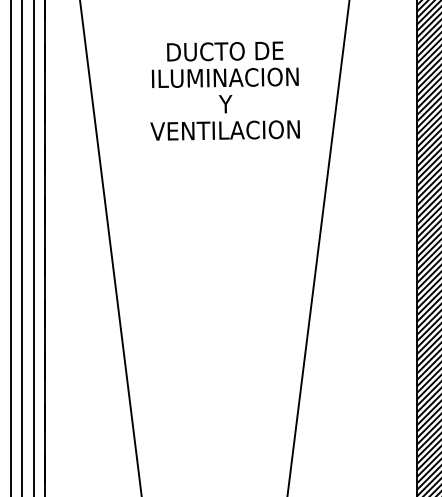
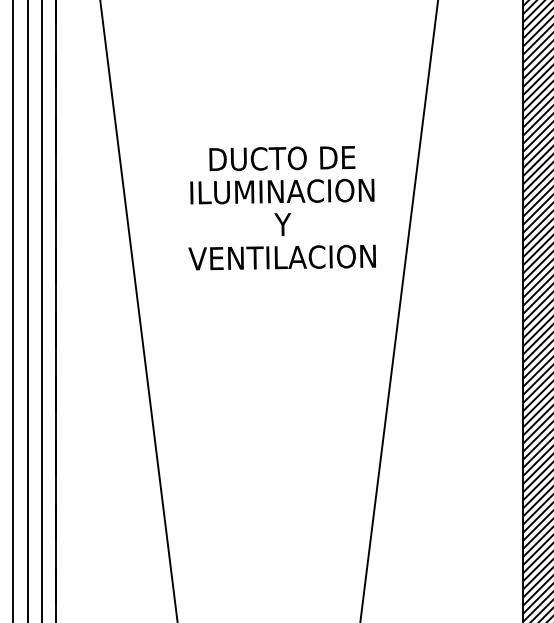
text: (224, 90) -> (281, 207), moved

